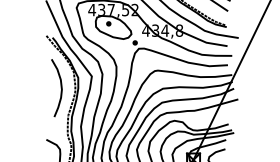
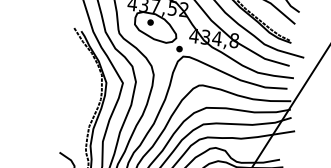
curve: (60, 88) -> (83, 93), removed

